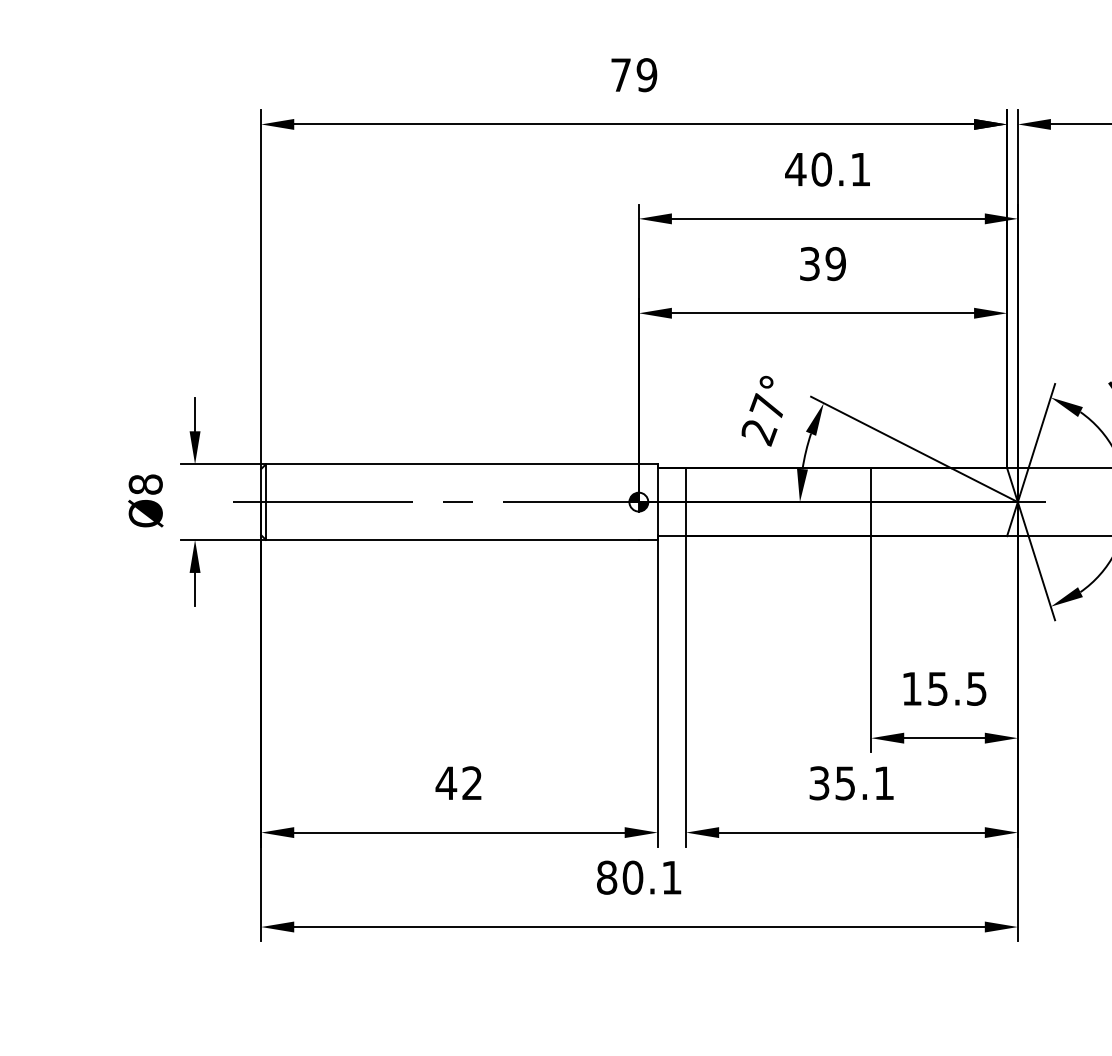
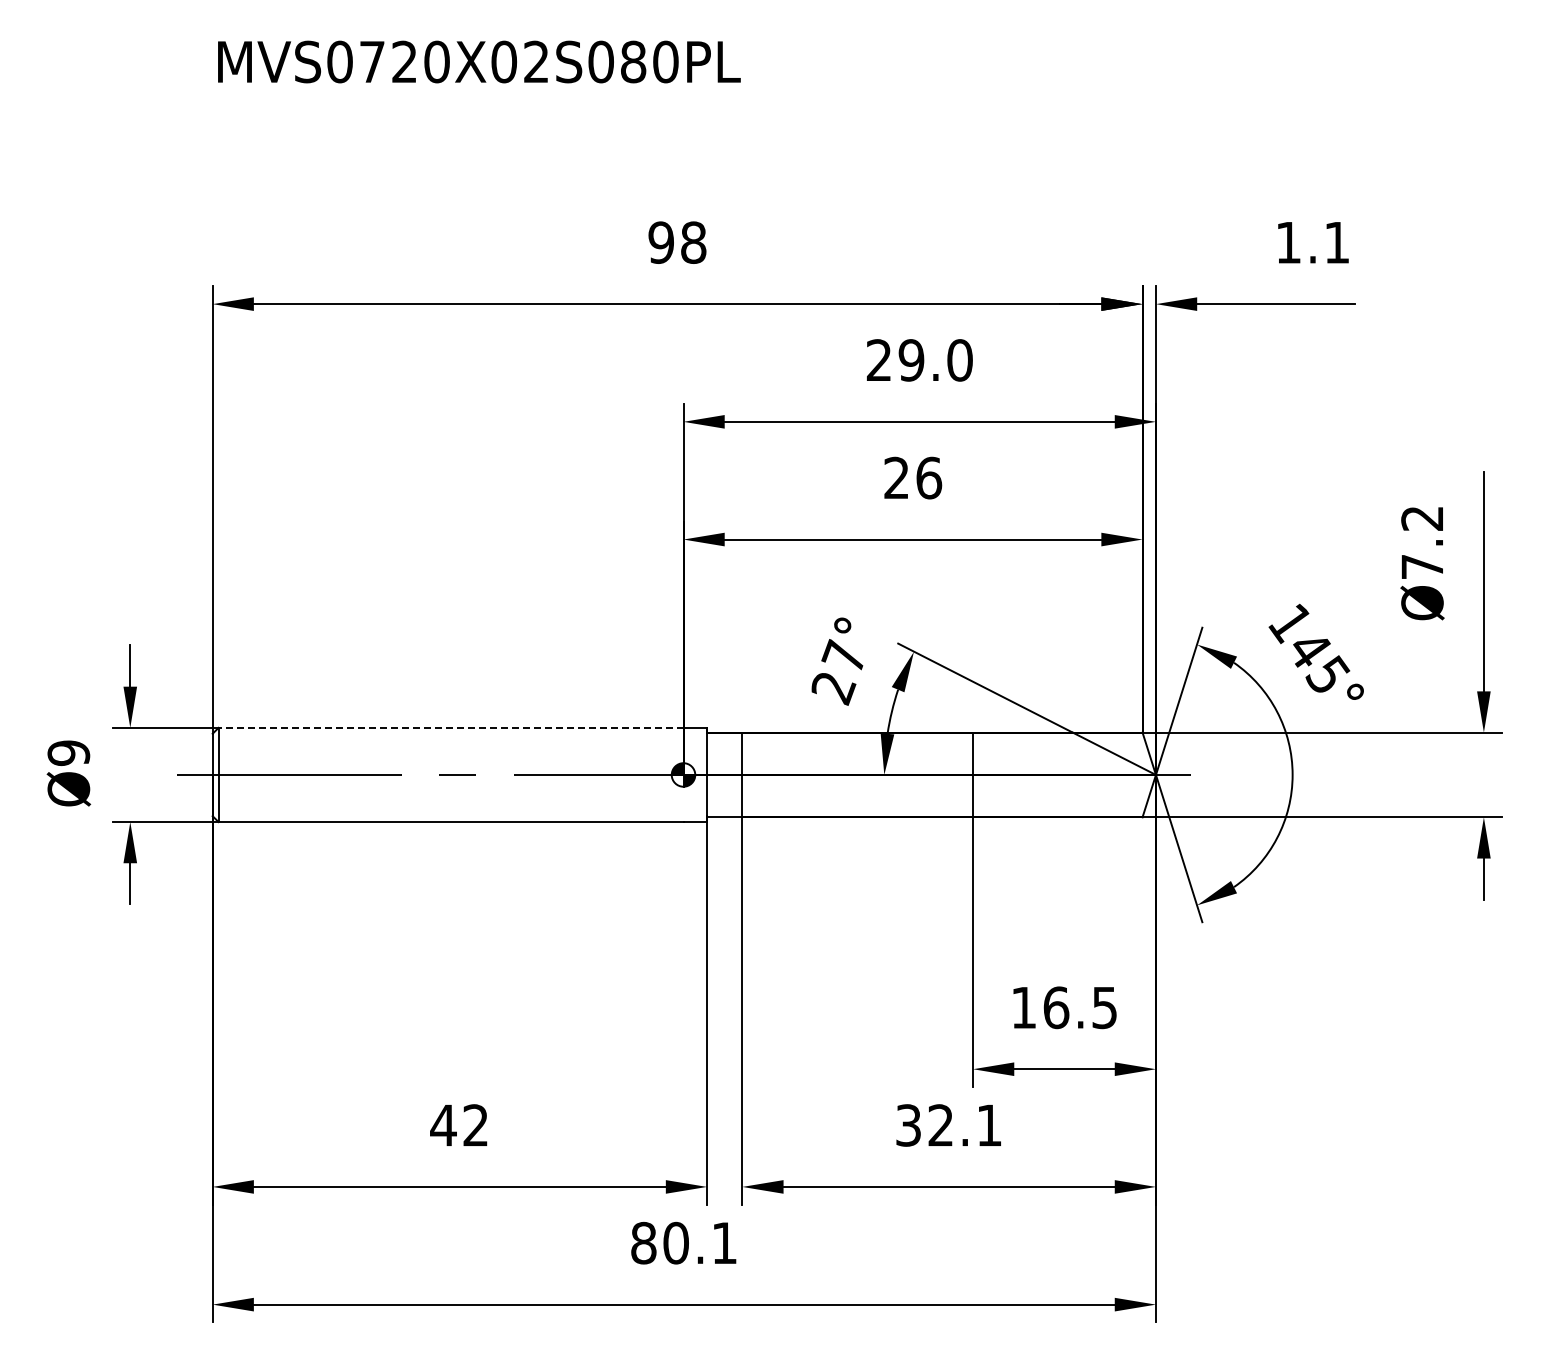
text: (634, 74) -> (677, 242), 79 -> 98
text: (827, 169) -> (918, 360), 40.1 -> 29.0
text: (823, 263) -> (913, 477), 39 -> 26
line: (451, 464) -> (450, 727), solid -> dashed
text: (145, 484) -> (68, 753), Ø8 -> Ø9
text: (938, 688) -> (1056, 1007), 15.5 -> 16.5
text: (845, 783) -> (940, 1125), 35.1 -> 32.1

